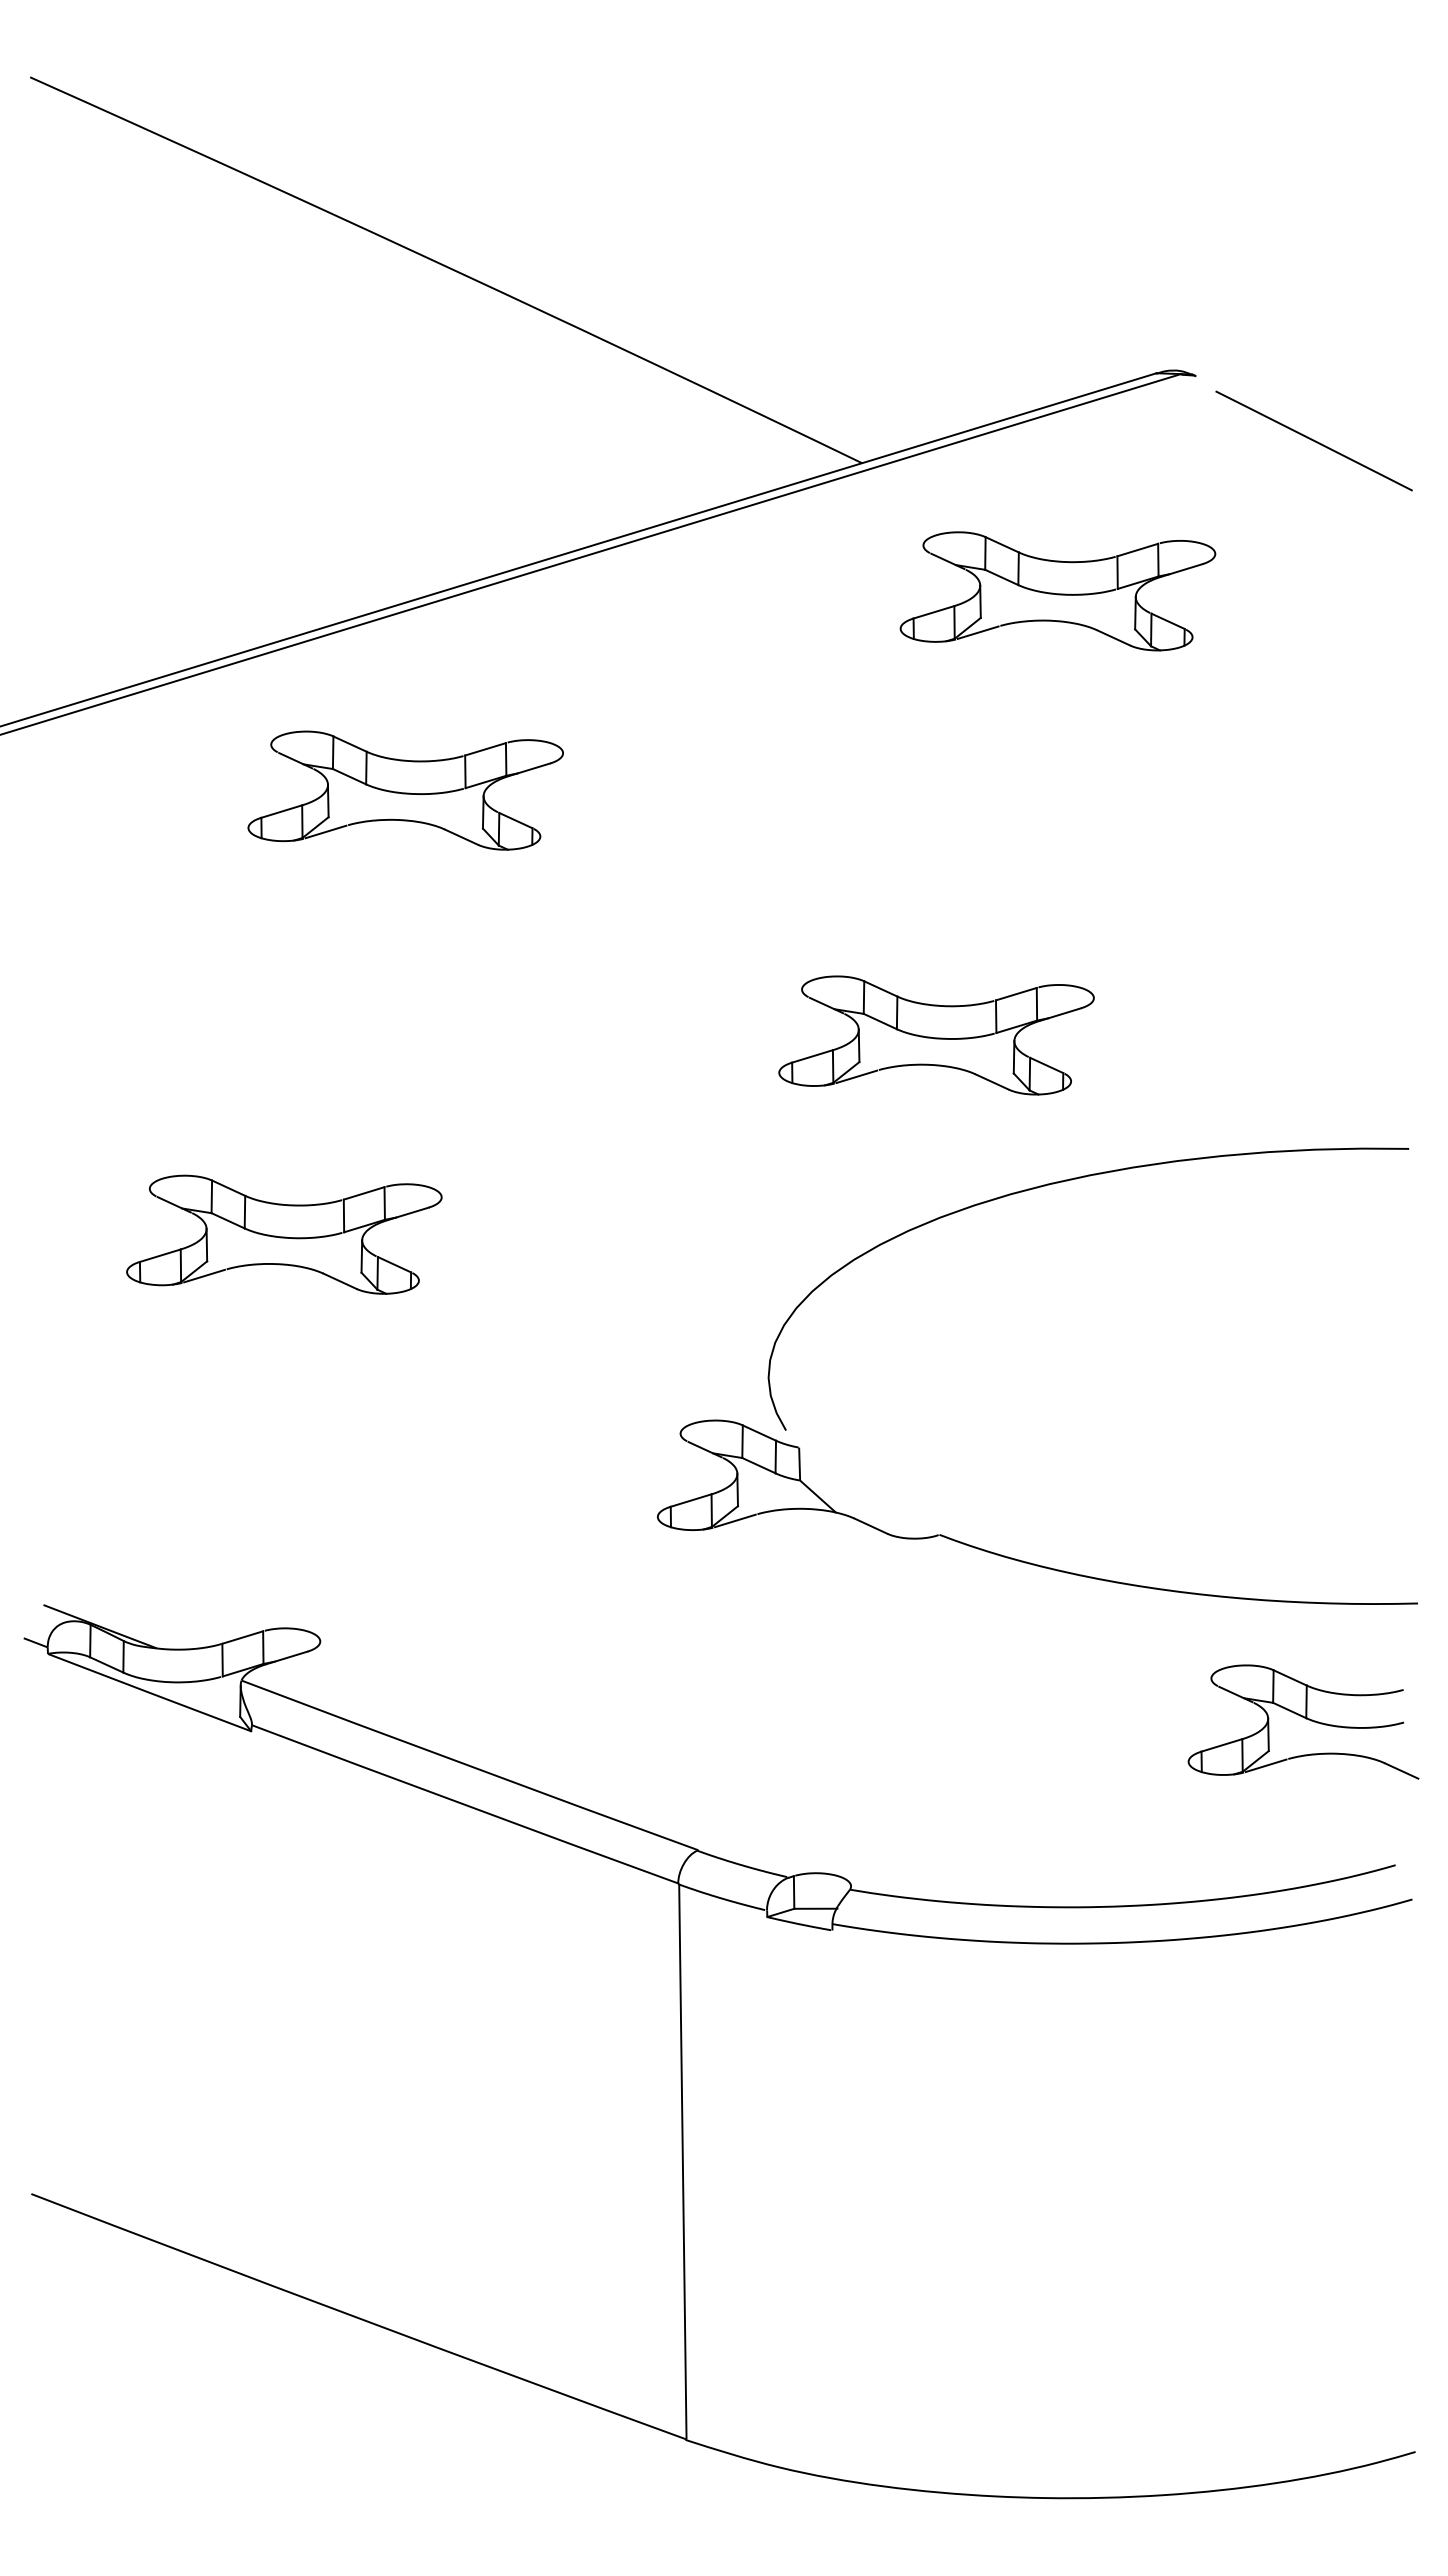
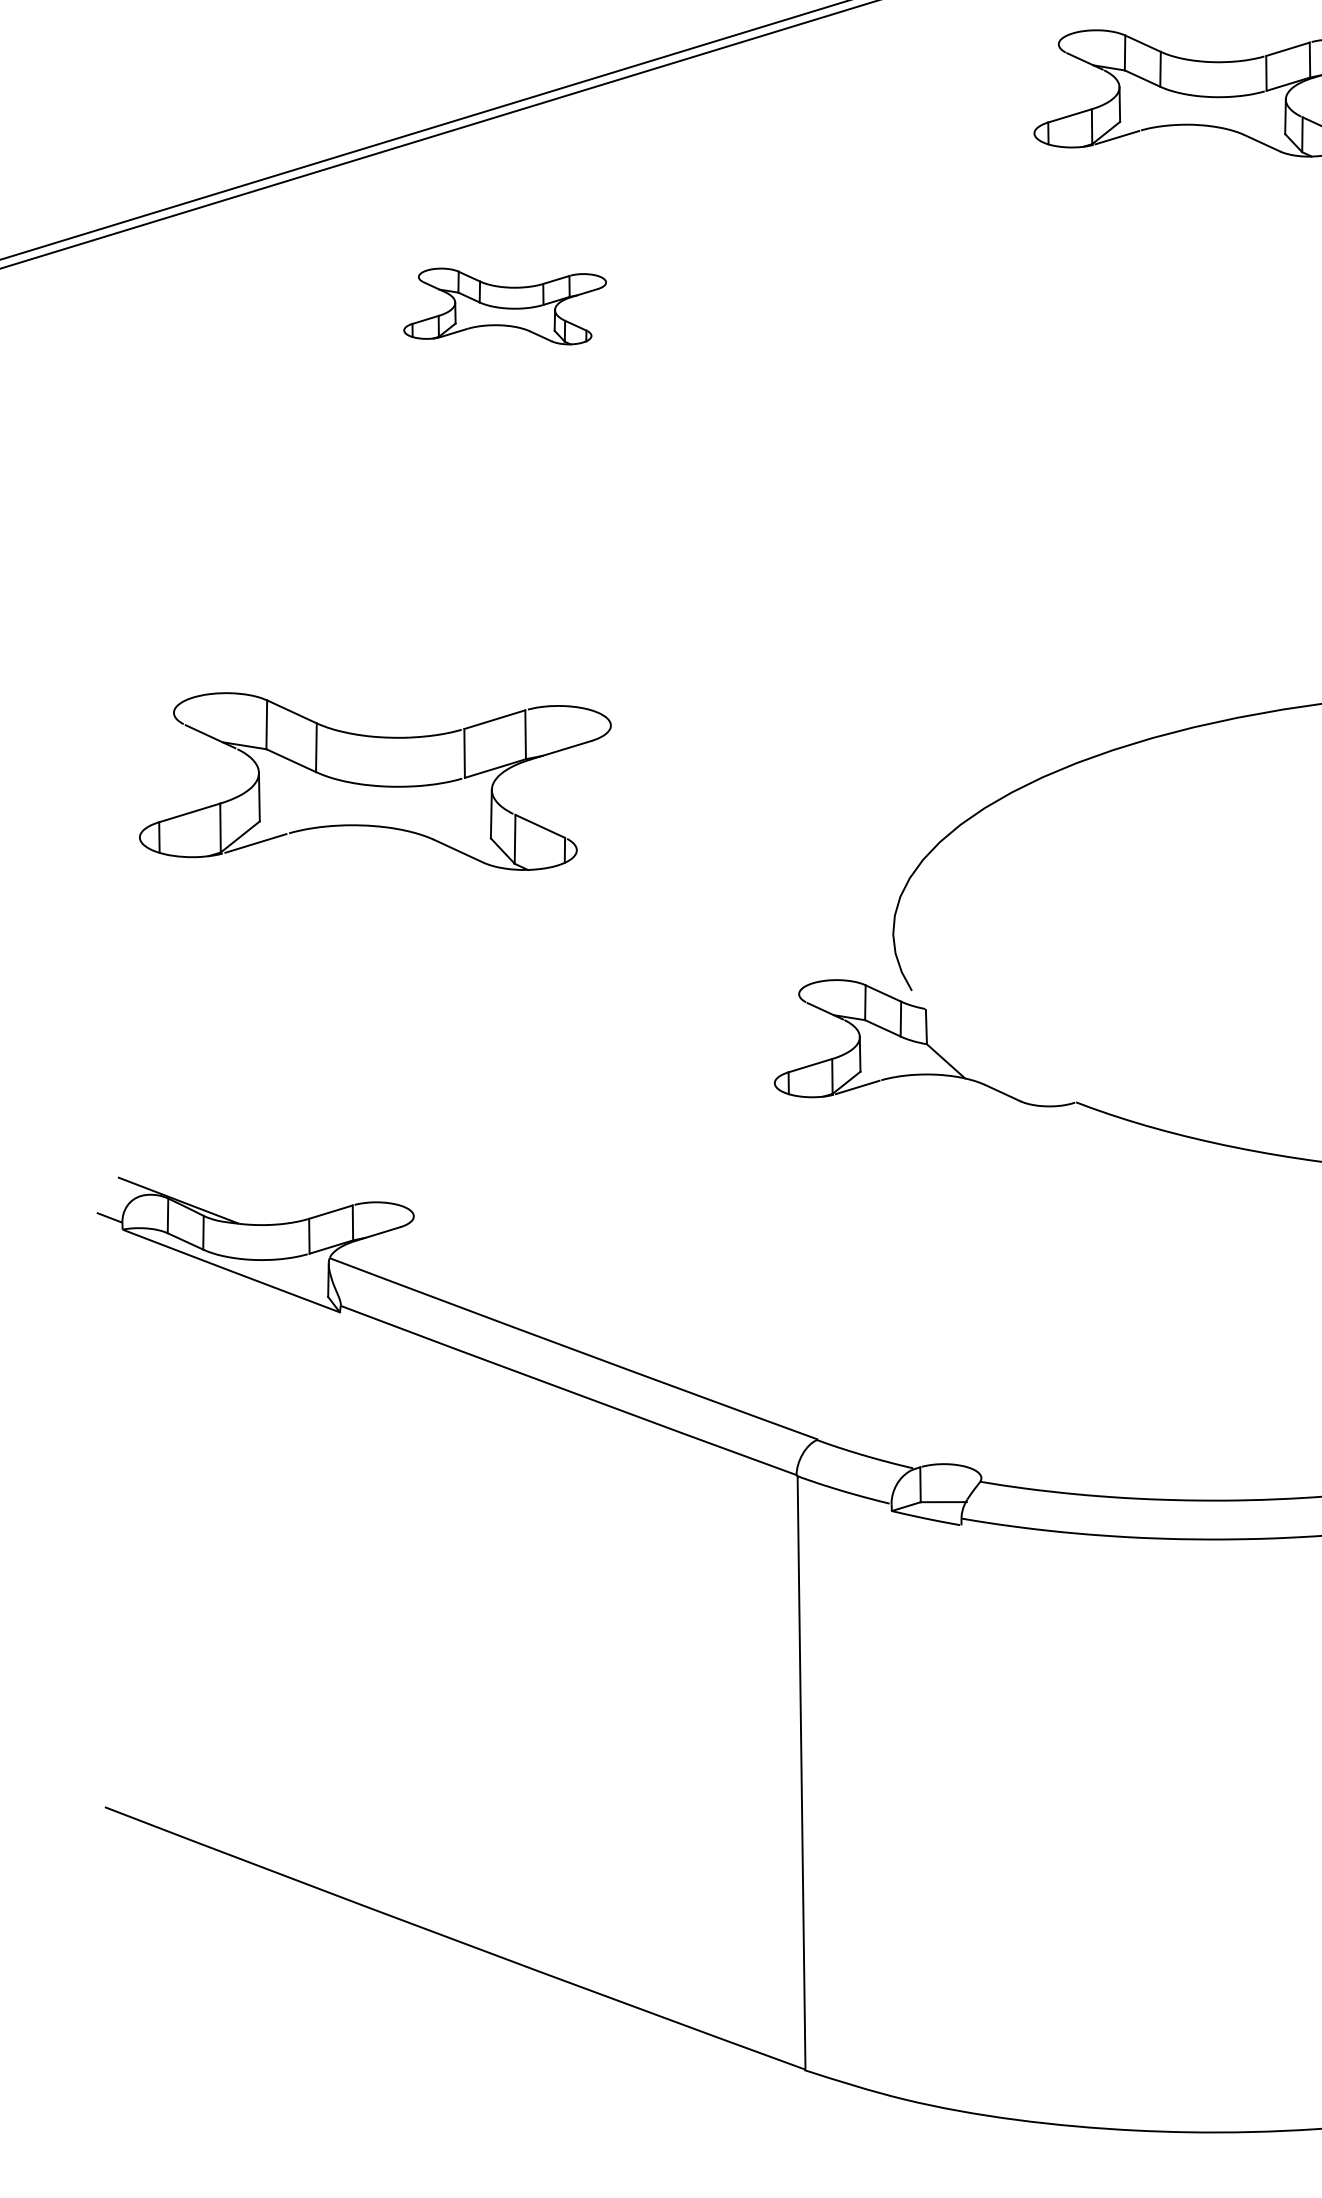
part: (405, 790) -> (504, 306), size x0.6
part: (936, 1035) -> (1072, 568), removed
part: (284, 1234) -> (375, 781), size x1.4

